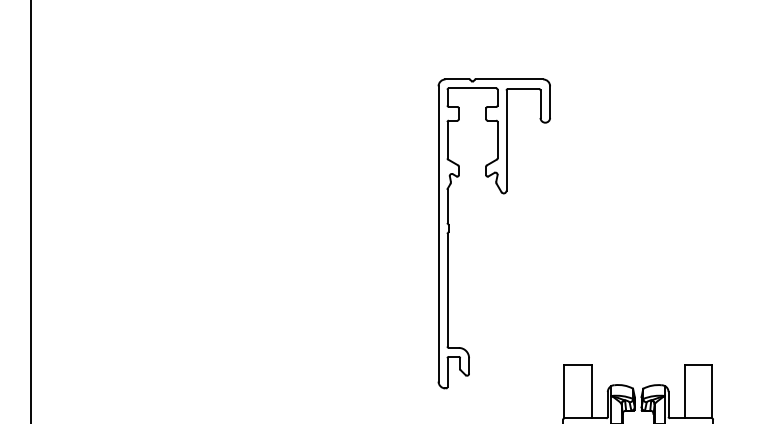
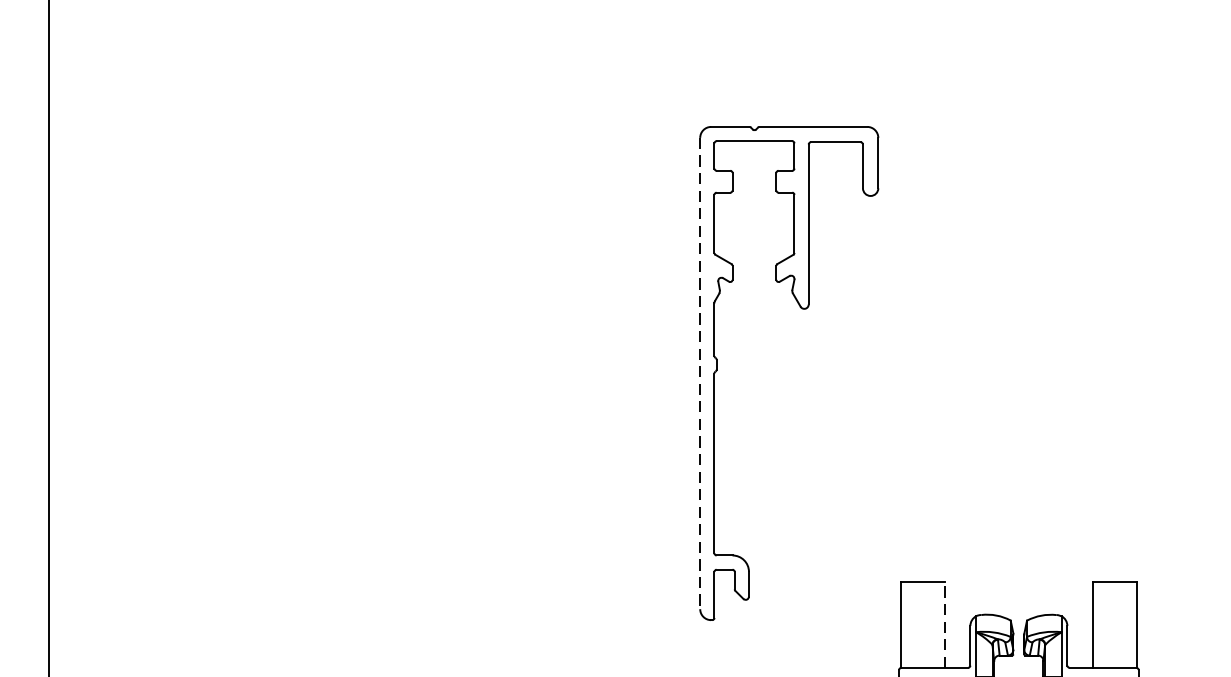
line: (438, 233) -> (700, 372), solid -> dashed
line: (591, 391) -> (944, 625), solid -> dashed

